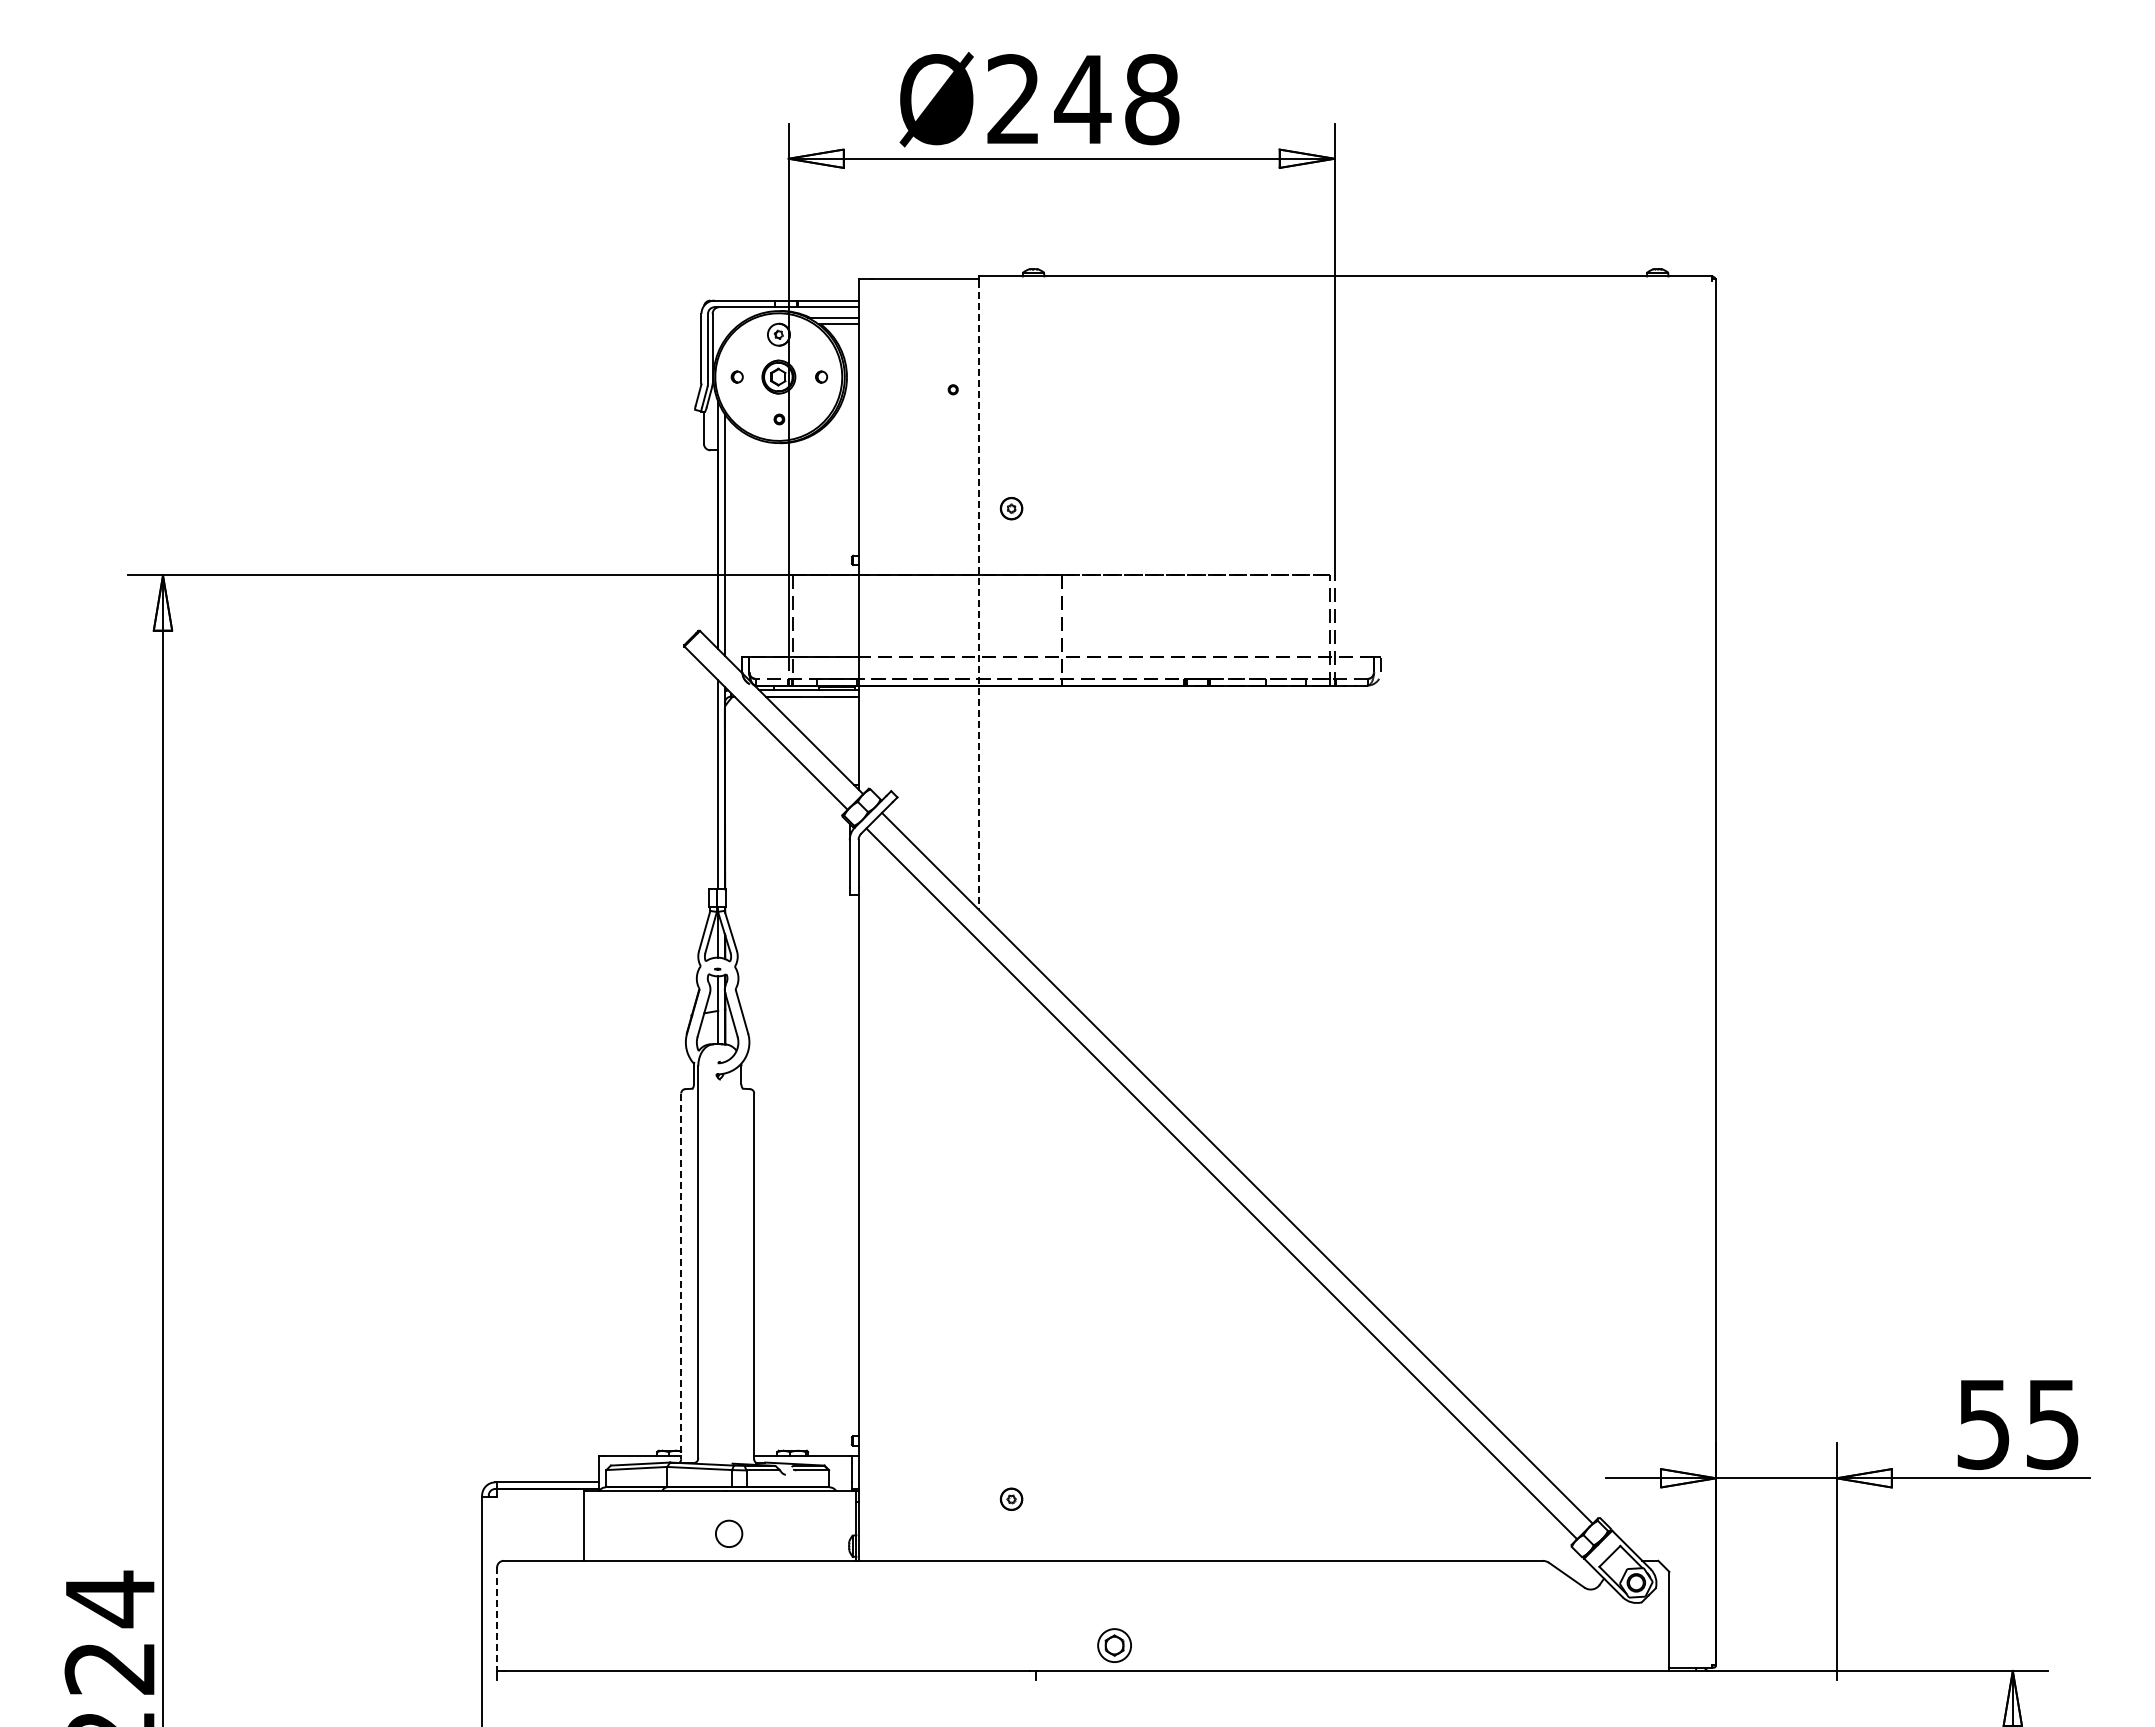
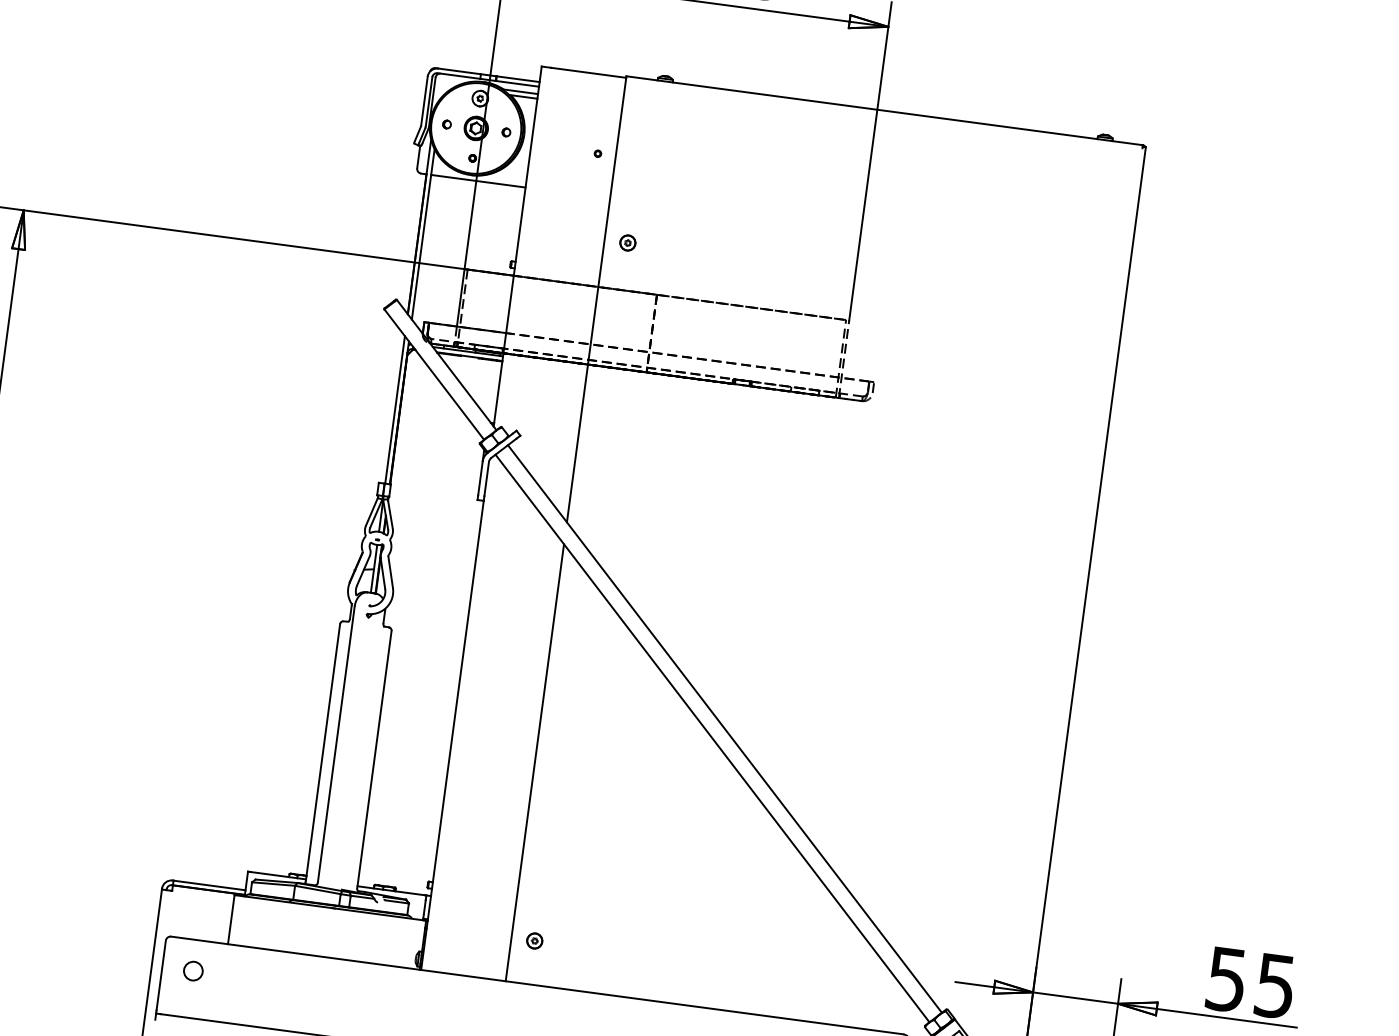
line: (791, 450) -> (478, 181), added
line: (978, 595) -> (596, 301), dashed -> solid
line: (978, 1250) -> (534, 762), added
line: (681, 1276) -> (323, 752), dashed -> solid
circle: (729, 1533) -> (193, 970), moved
line: (497, 1616) -> (161, 975), dashed -> solid

